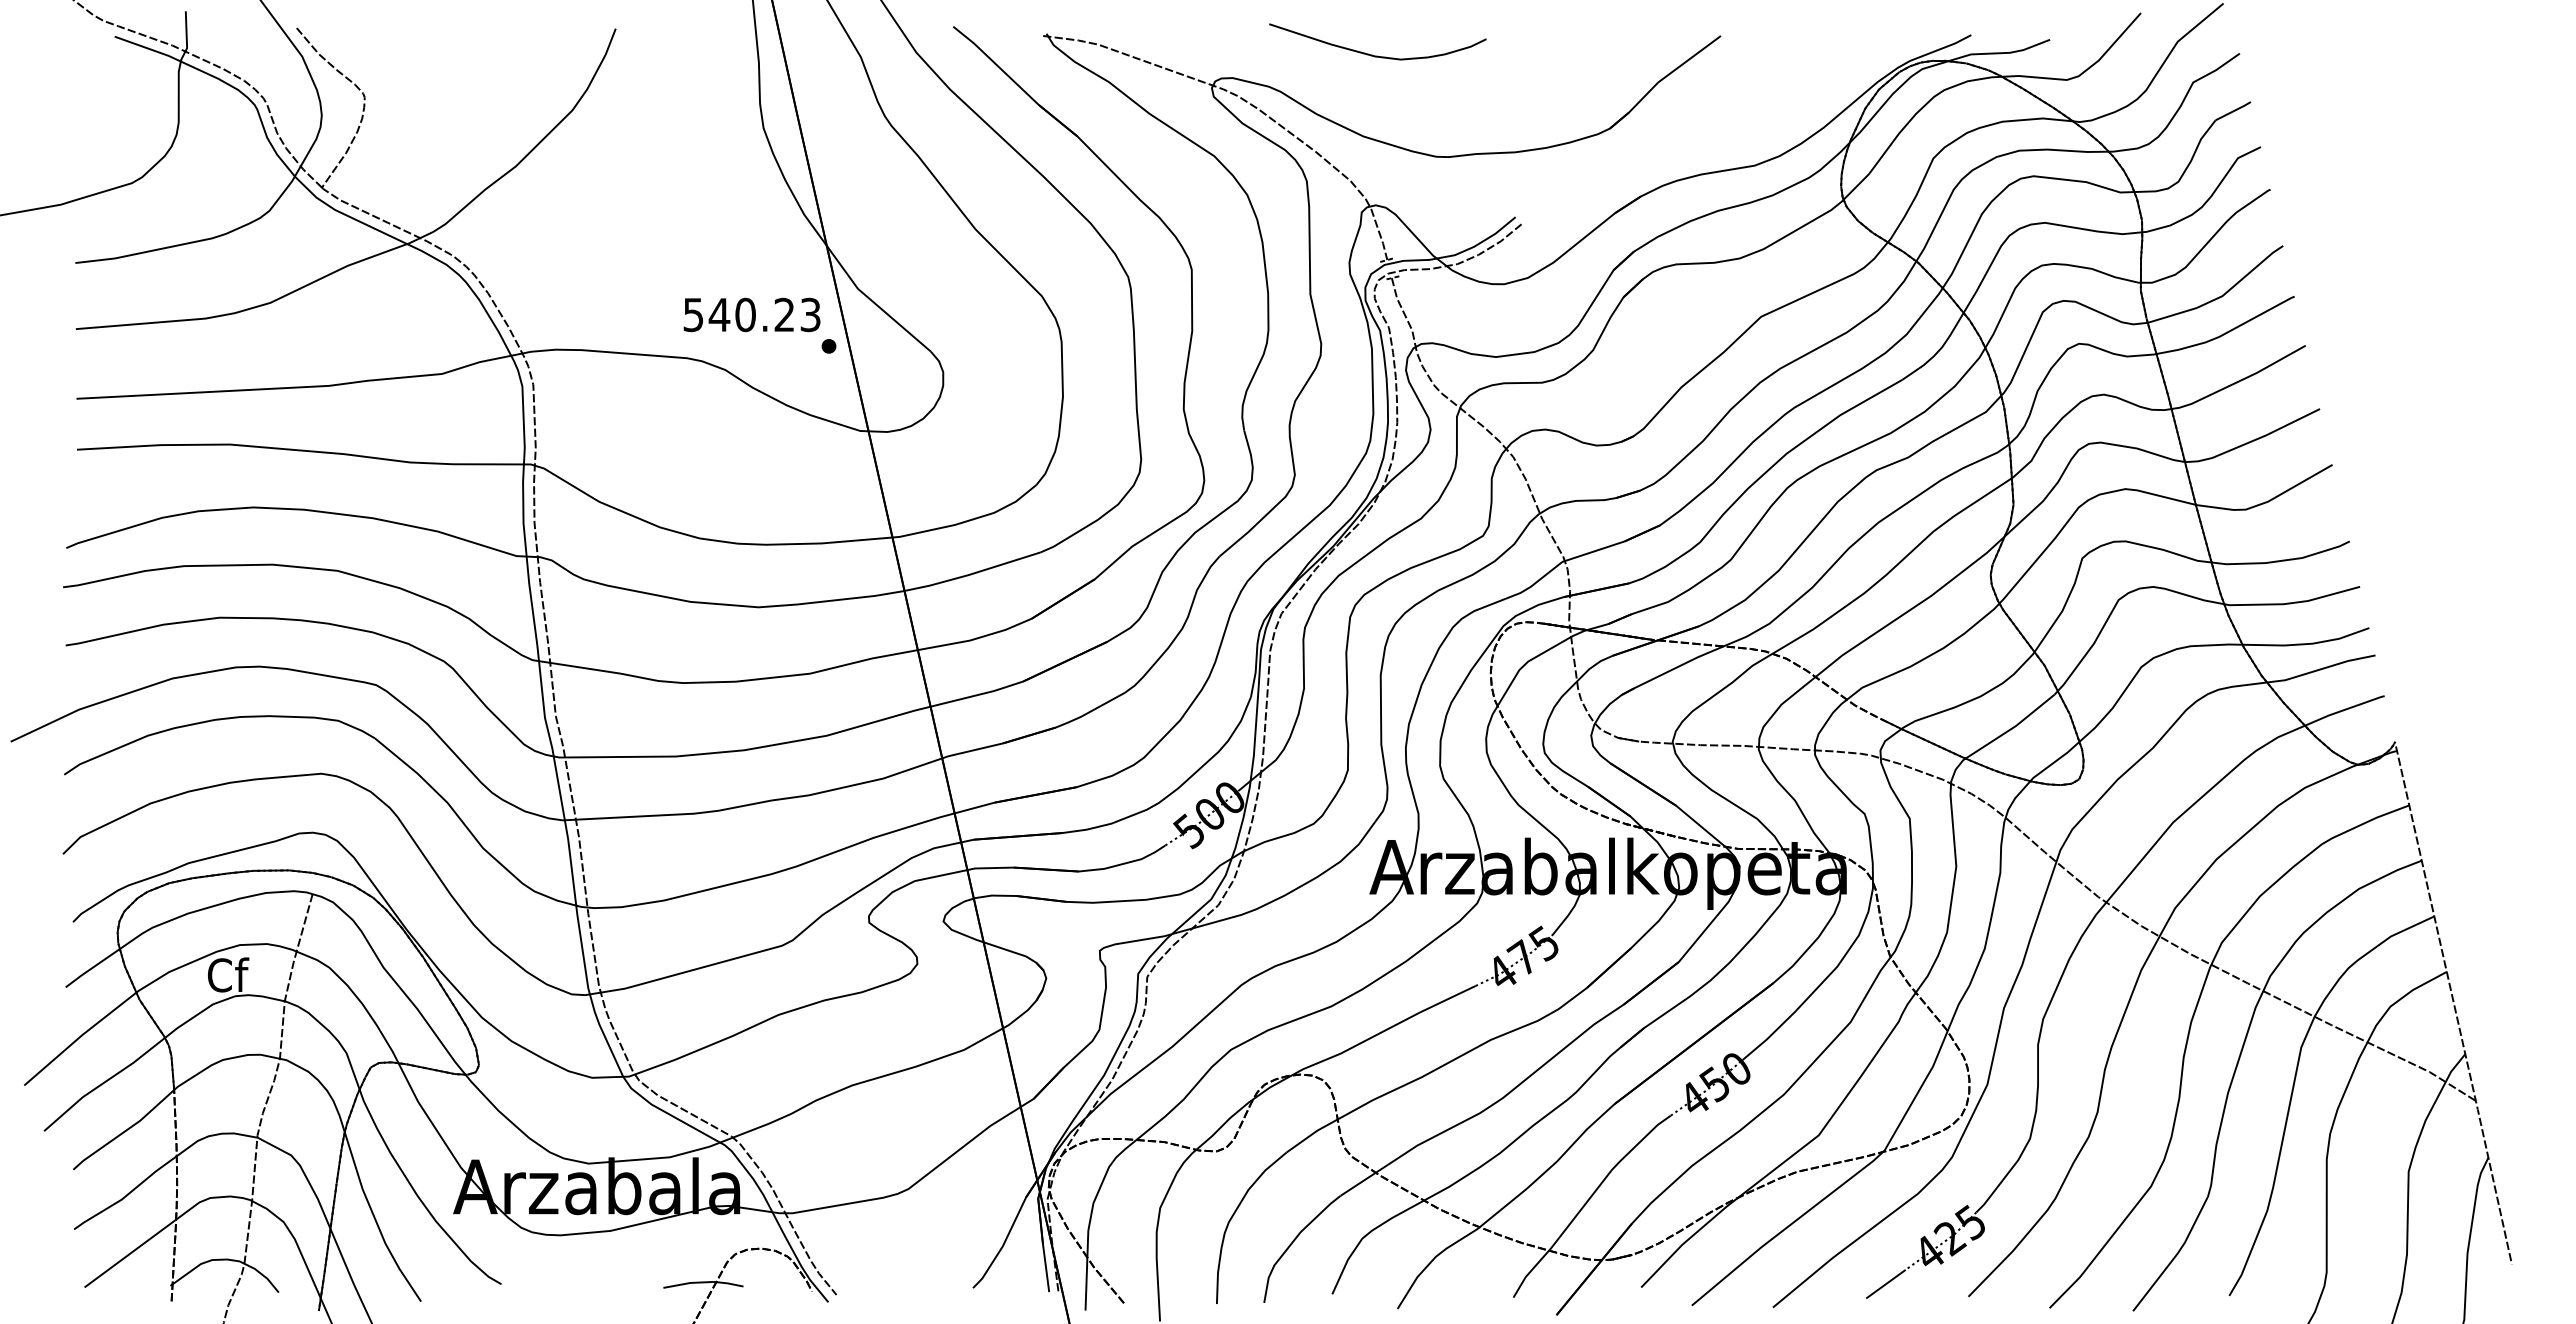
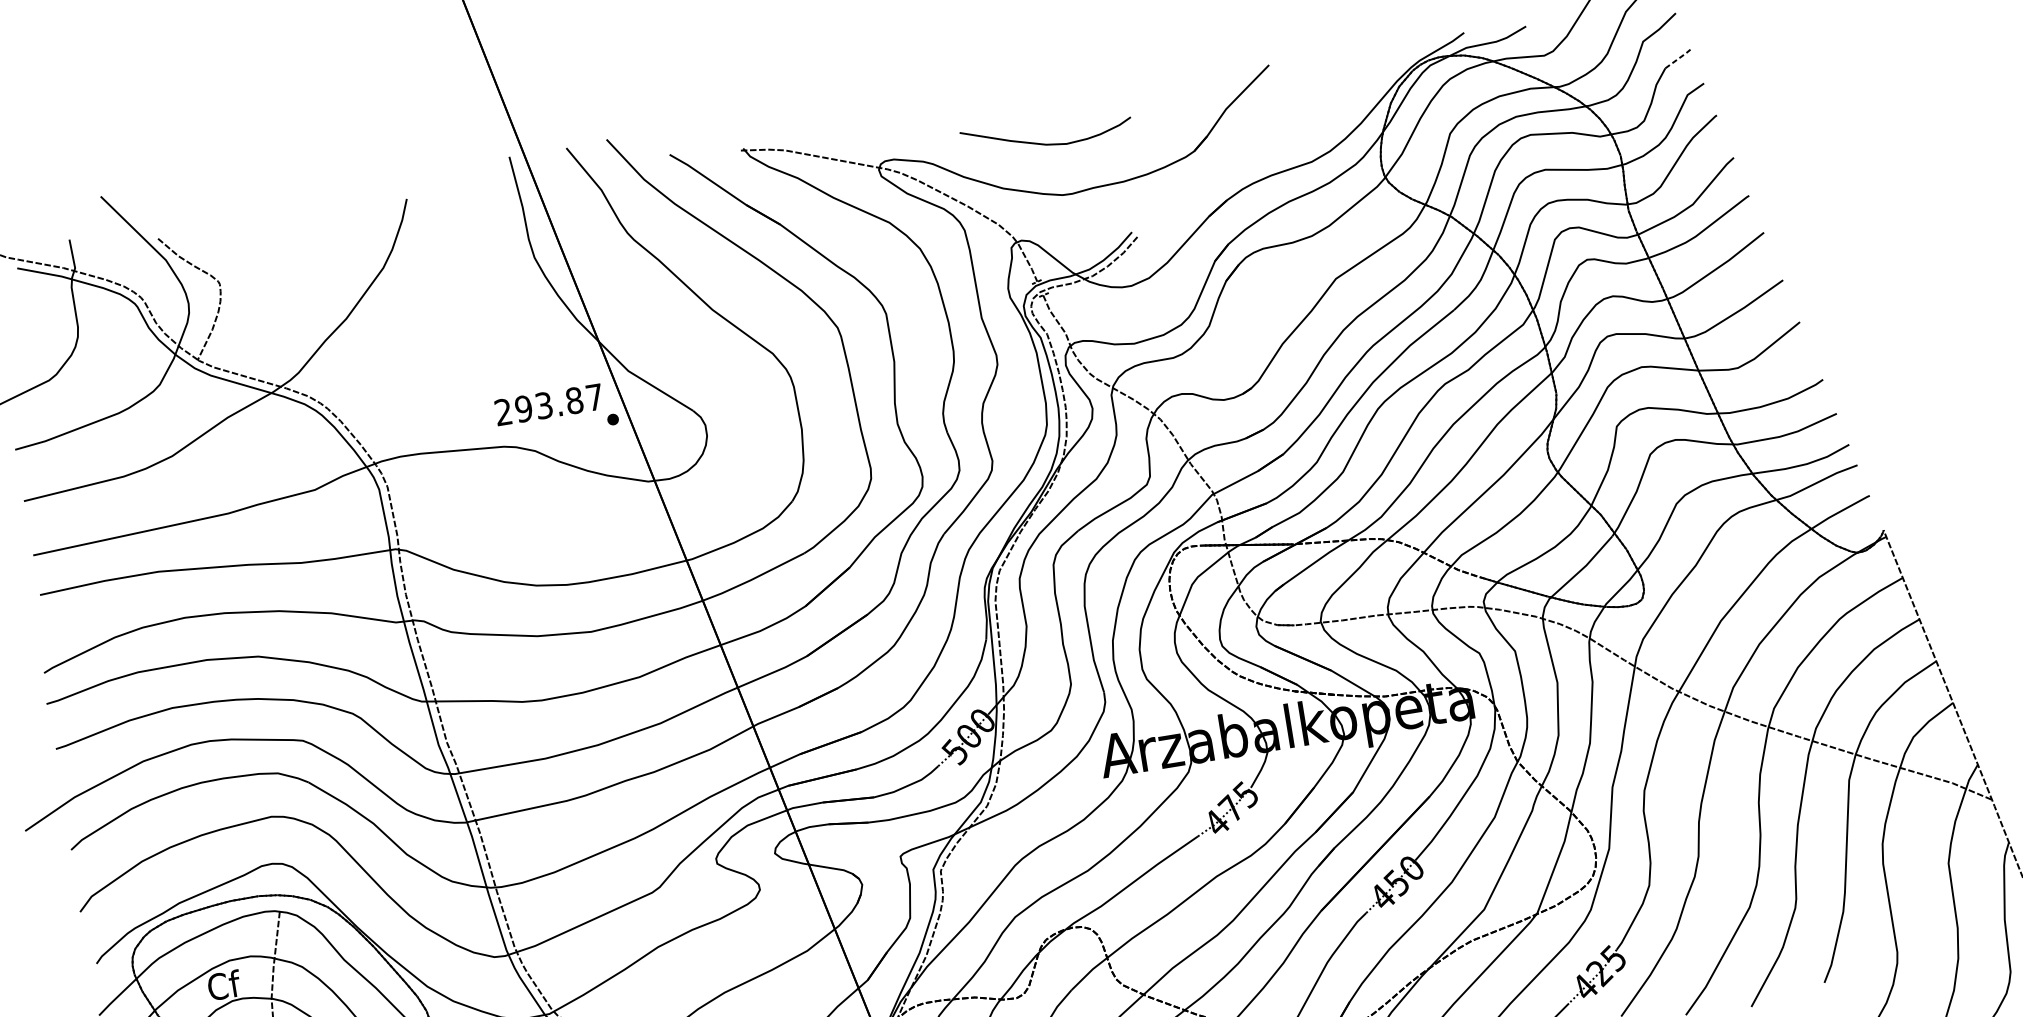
curve: (1372, 54) -> (1043, 143), moved
line: (2234, 111) -> (1678, 59), solid -> dashed
text: (751, 314) -> (548, 404), 540.23 -> 293.87

